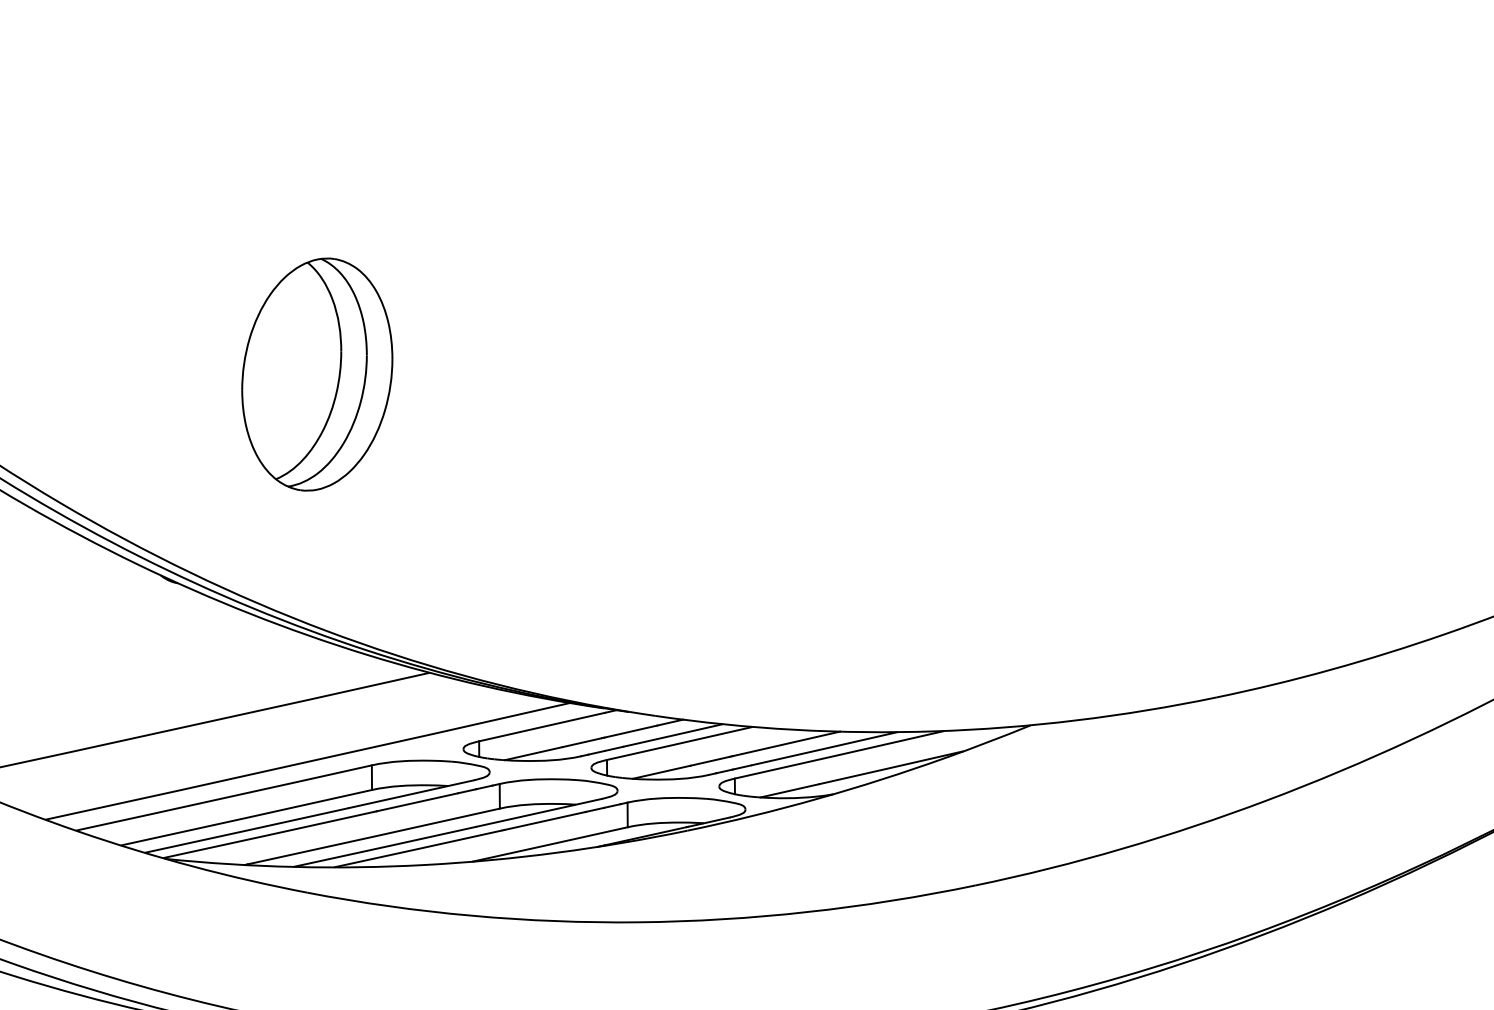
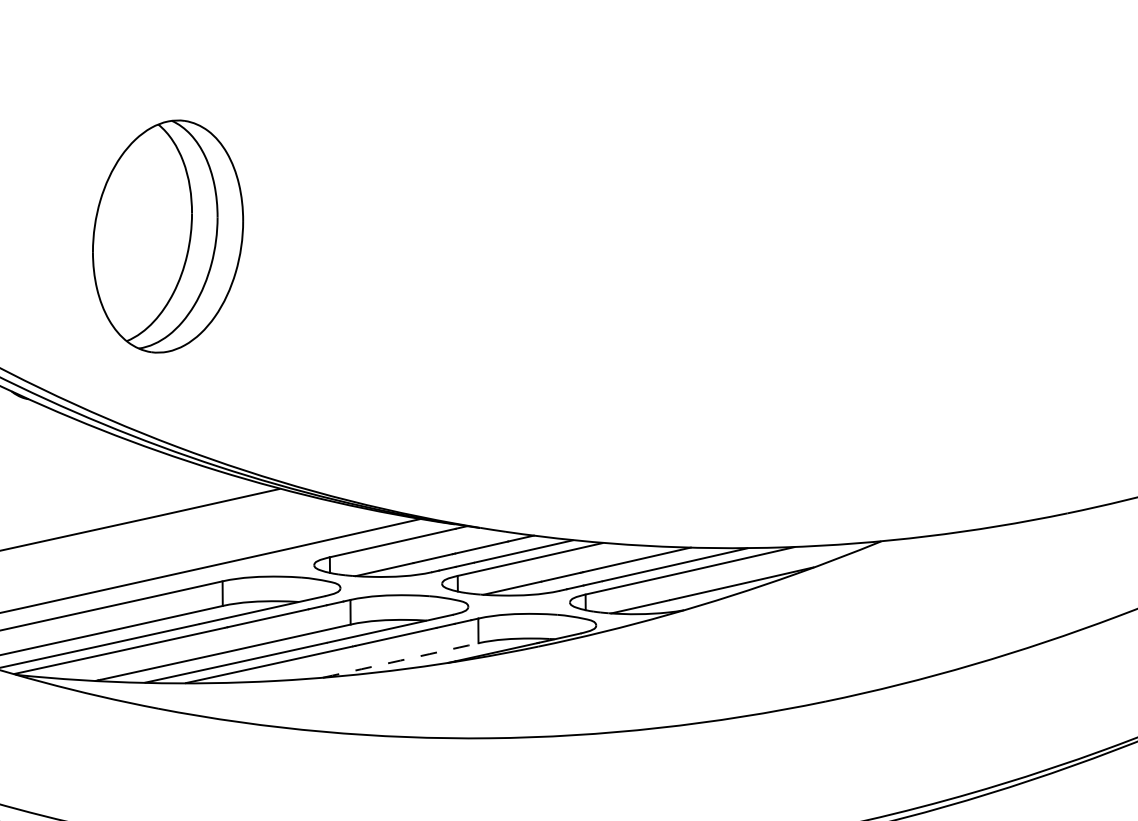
part: (317, 374) -> (168, 236), moved
arc: (549, 844) -> (400, 660), solid -> dashed

